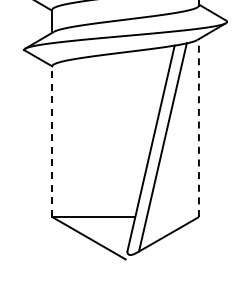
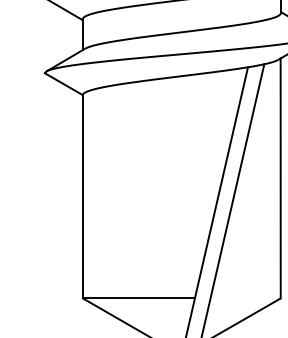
line: (198, 128) -> (280, 179), dashed -> solid
line: (52, 141) -> (83, 196), dashed -> solid

